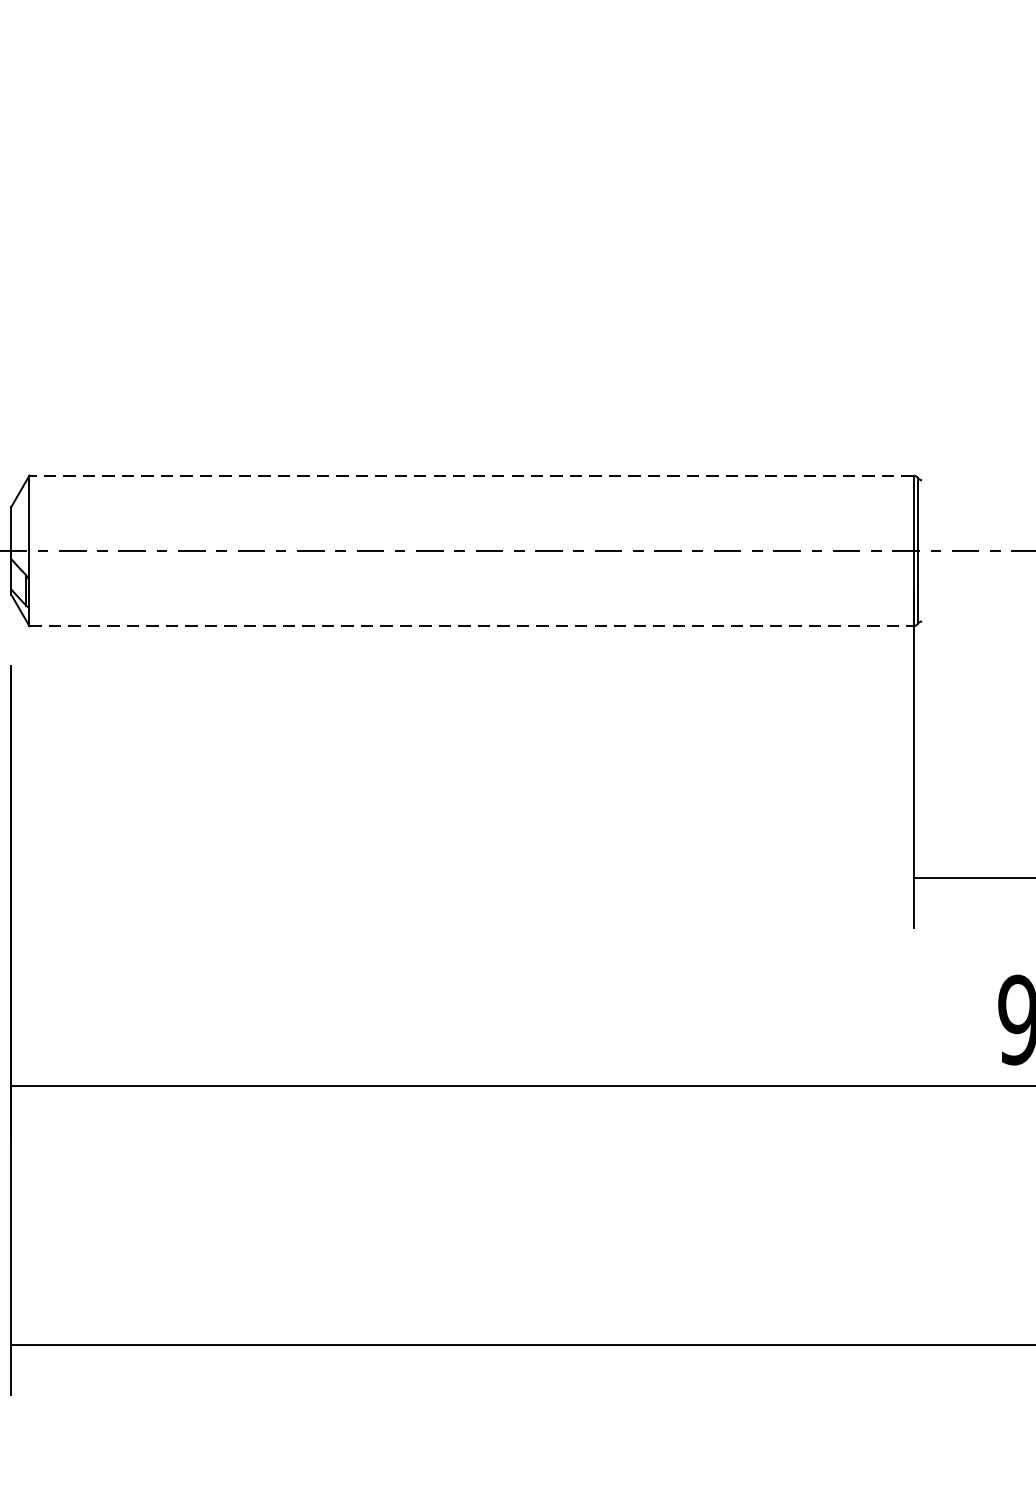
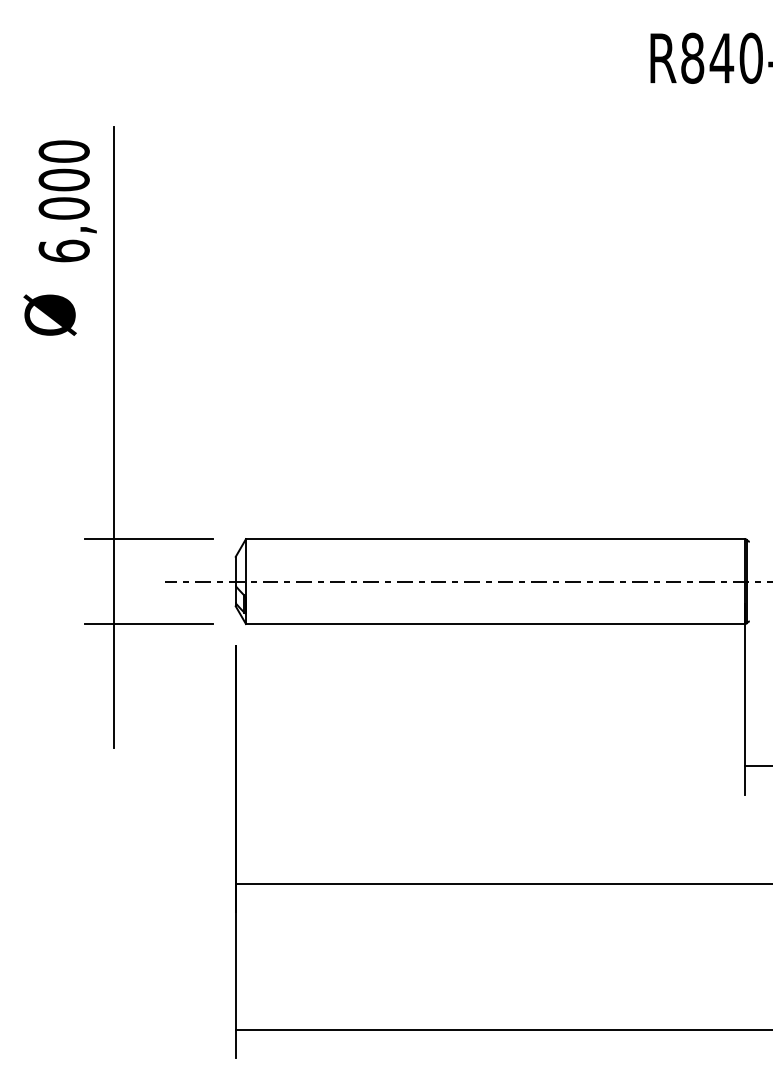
line: (471, 476) -> (495, 539), dashed -> solid
line: (471, 626) -> (495, 624), dashed -> solid

